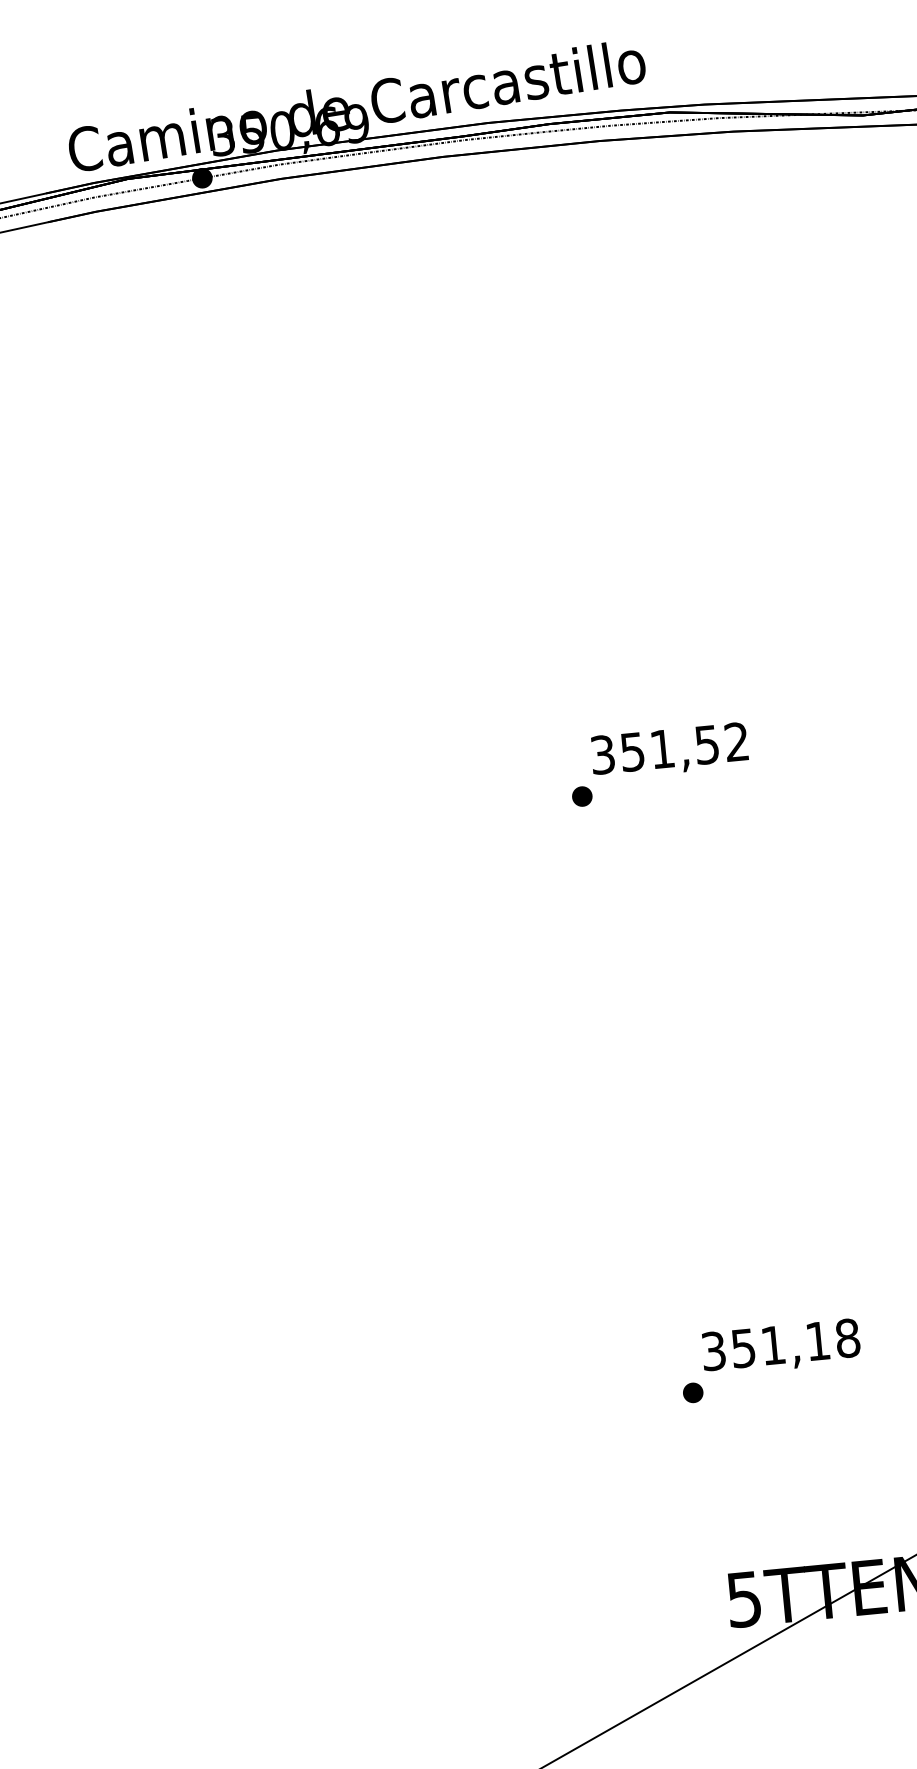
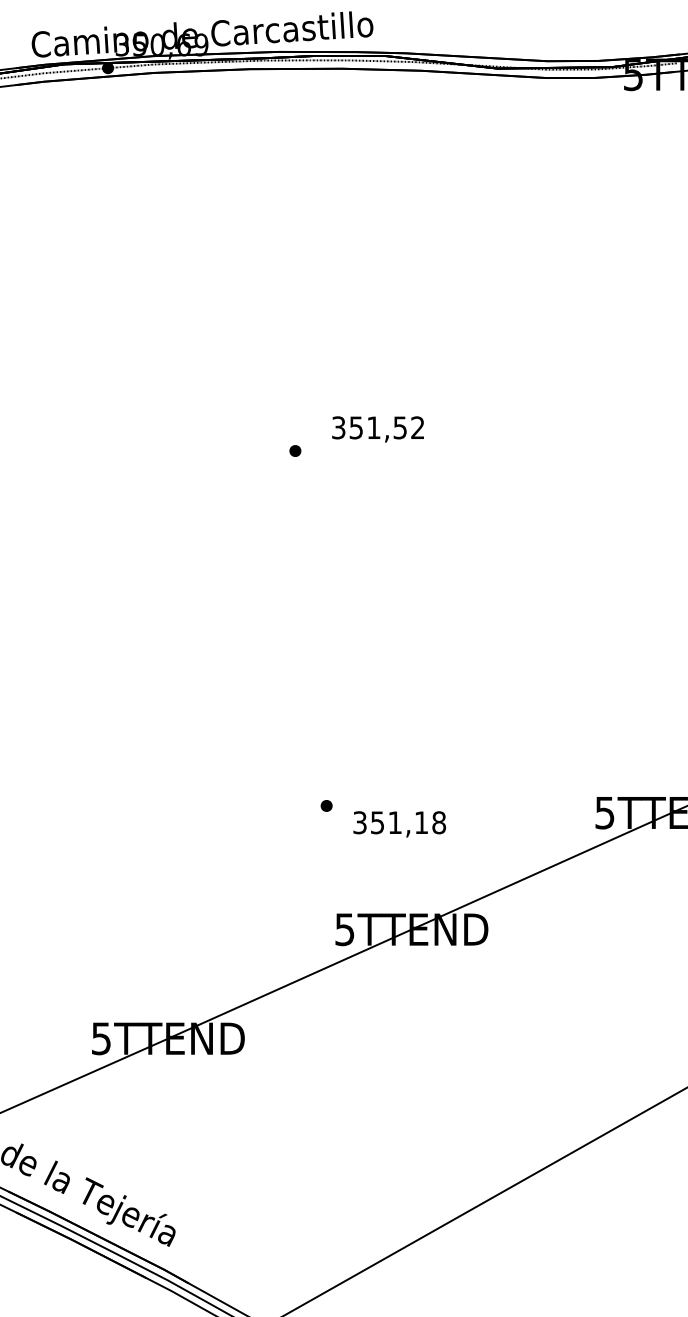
text: (668, 751) -> (377, 429), moved
text: (780, 1347) -> (399, 824), moved

